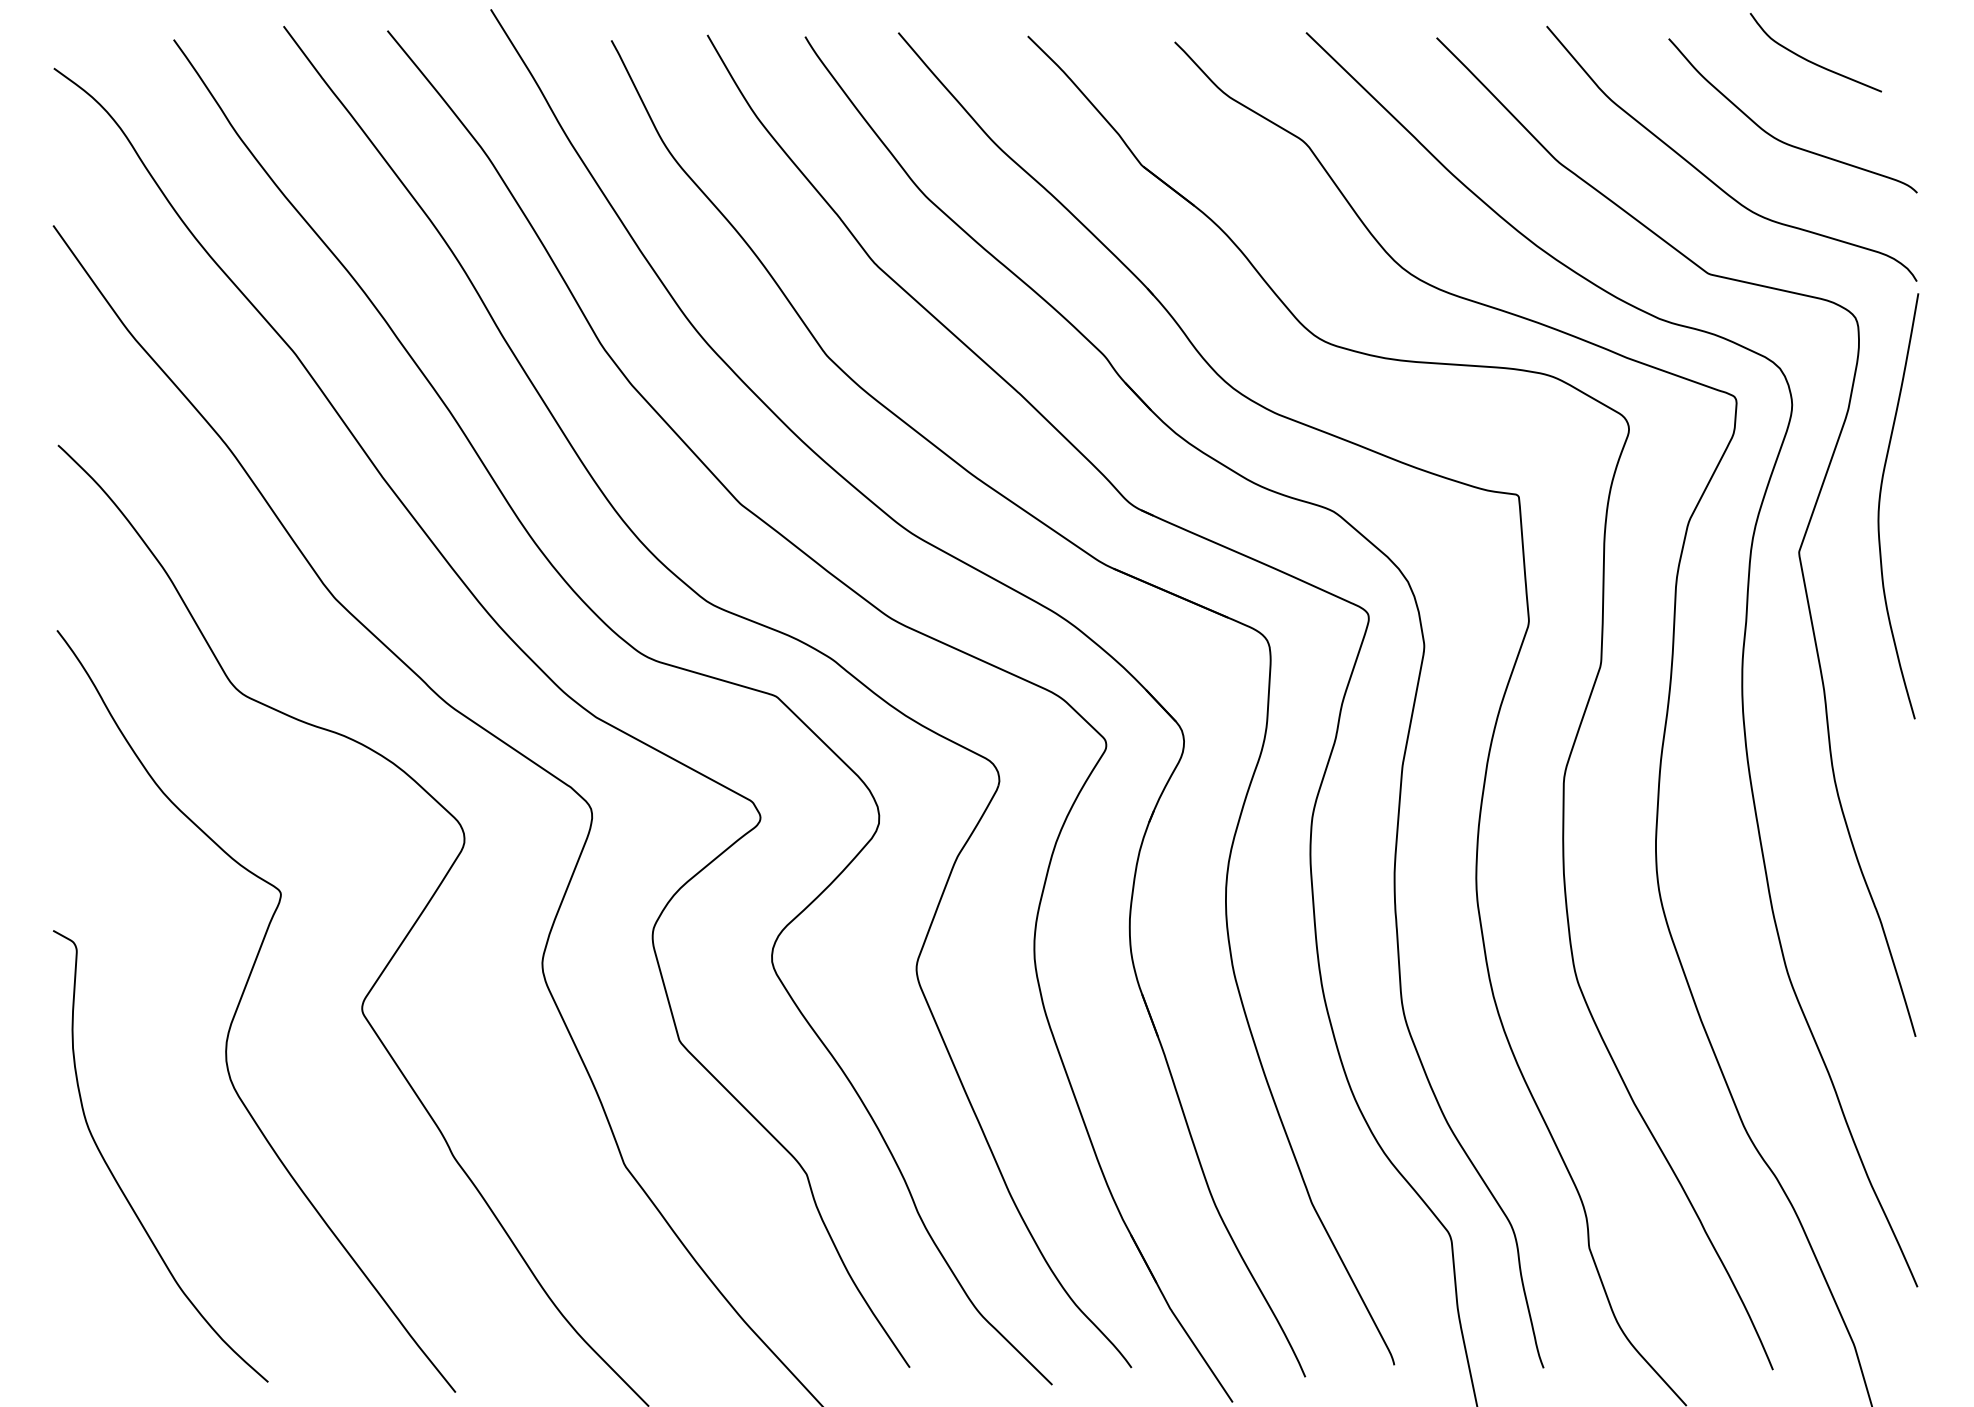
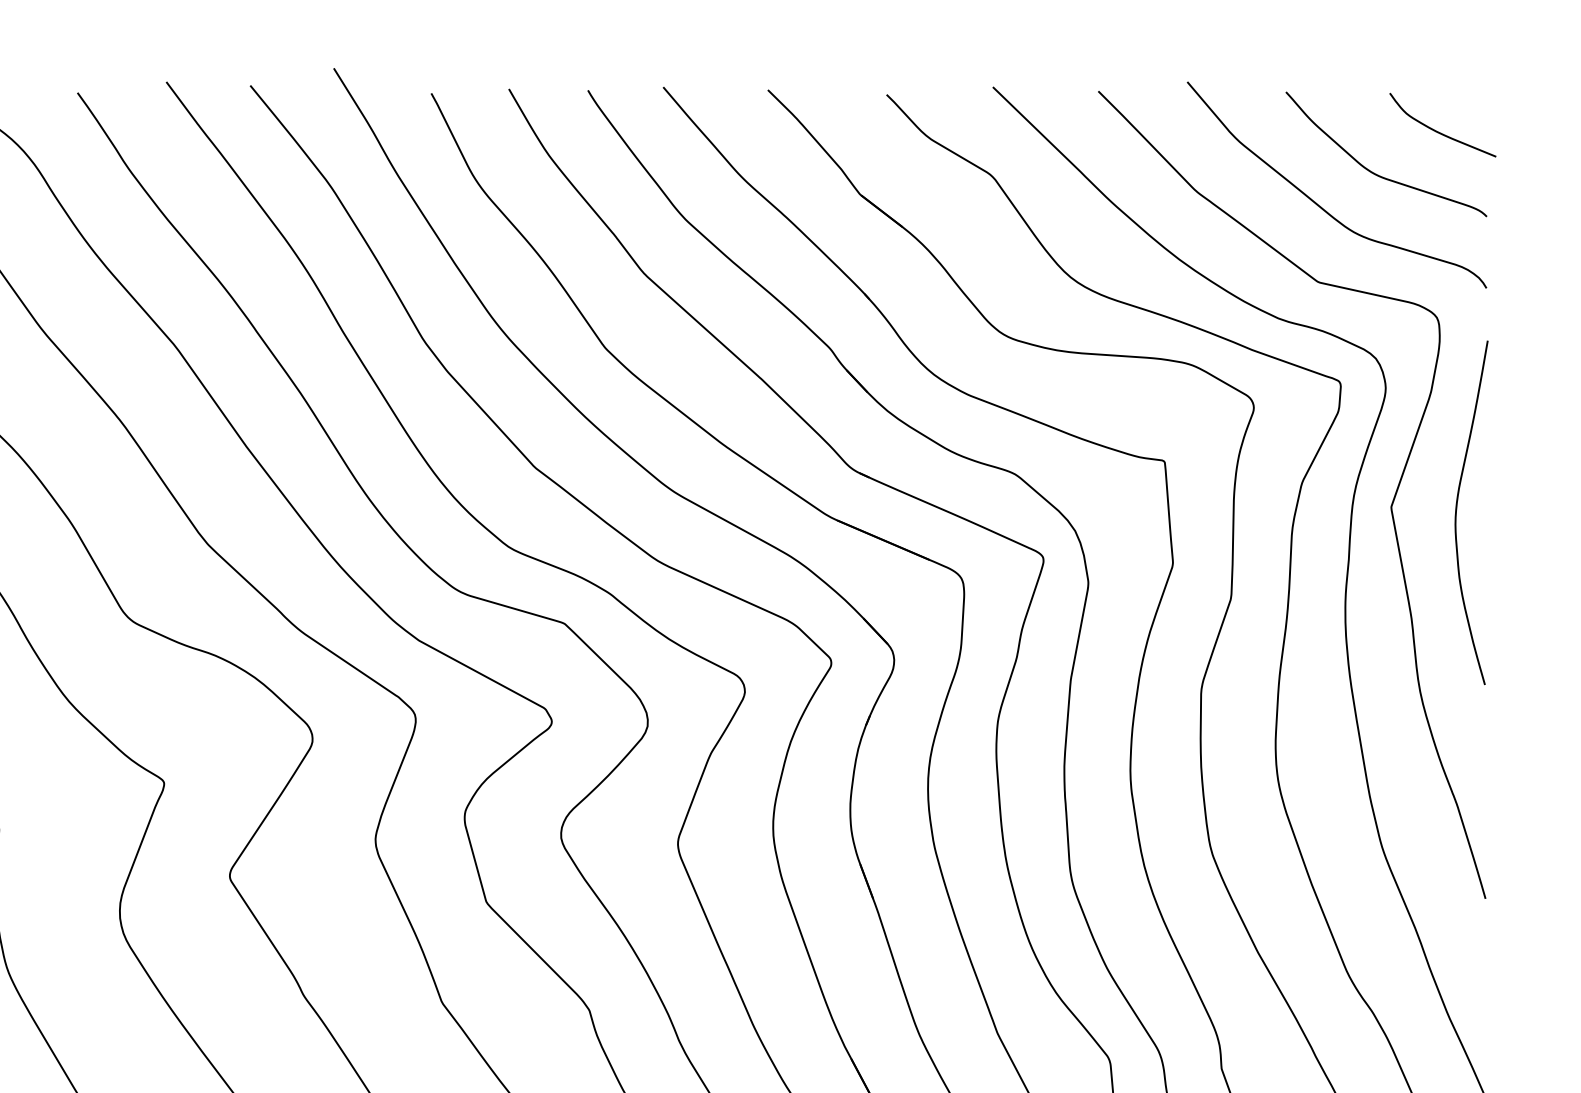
curve: (1810, 60) -> (1438, 131), moved
curve: (1880, 504) -> (1457, 511), moved

